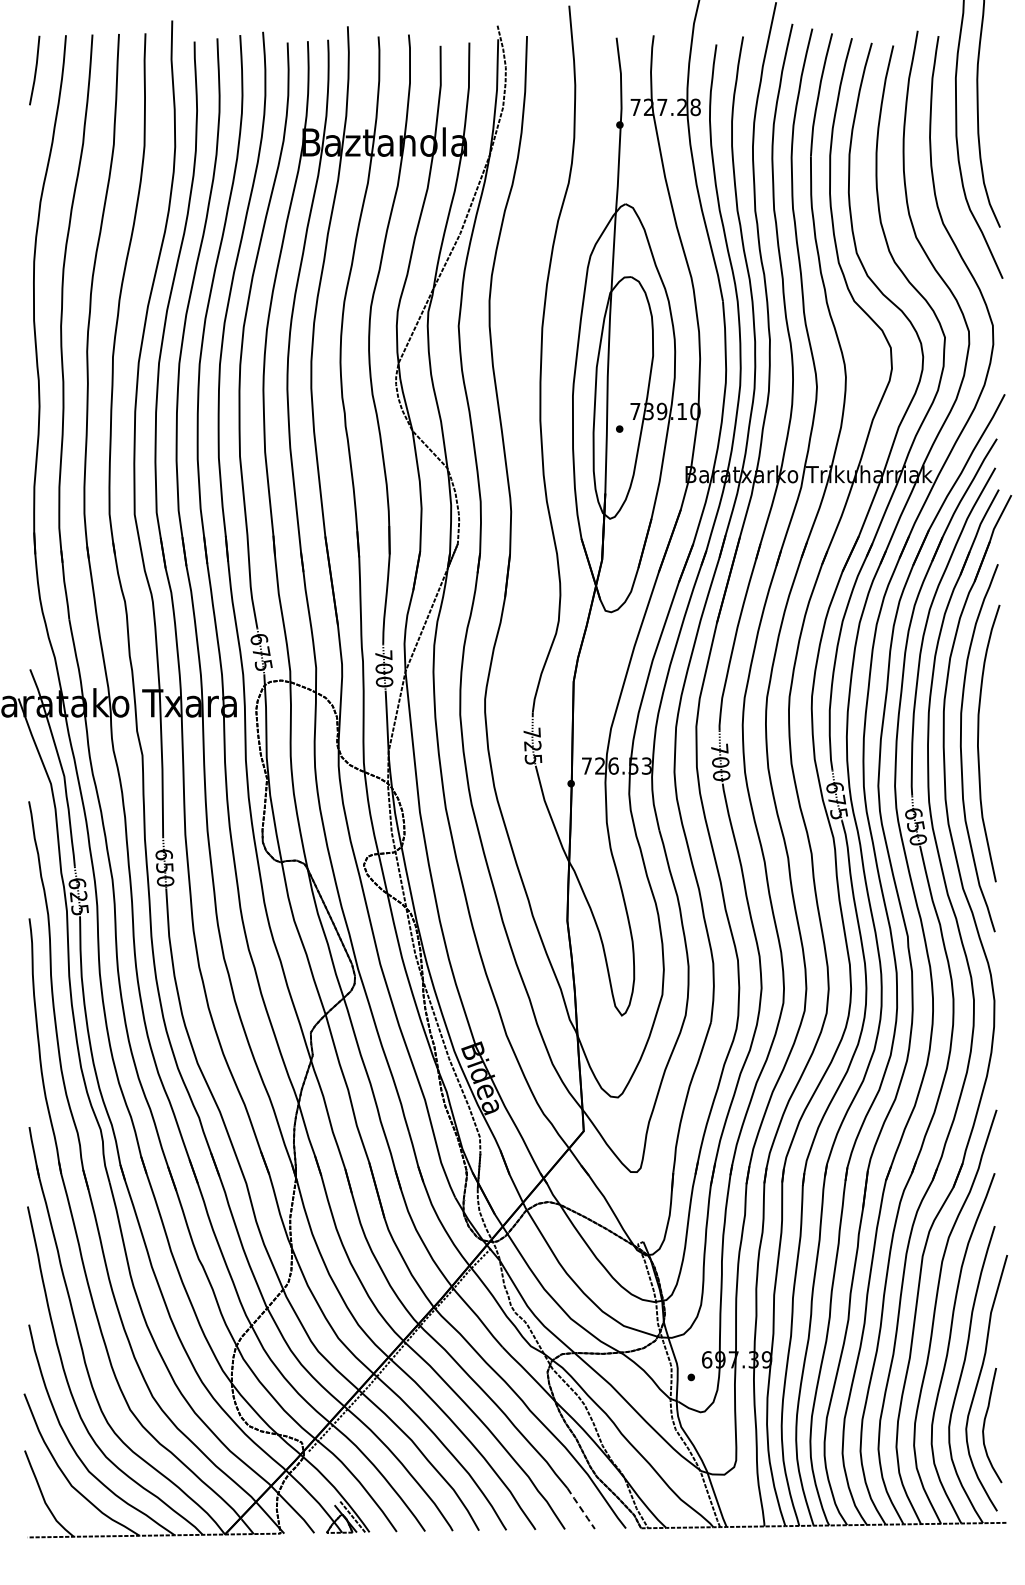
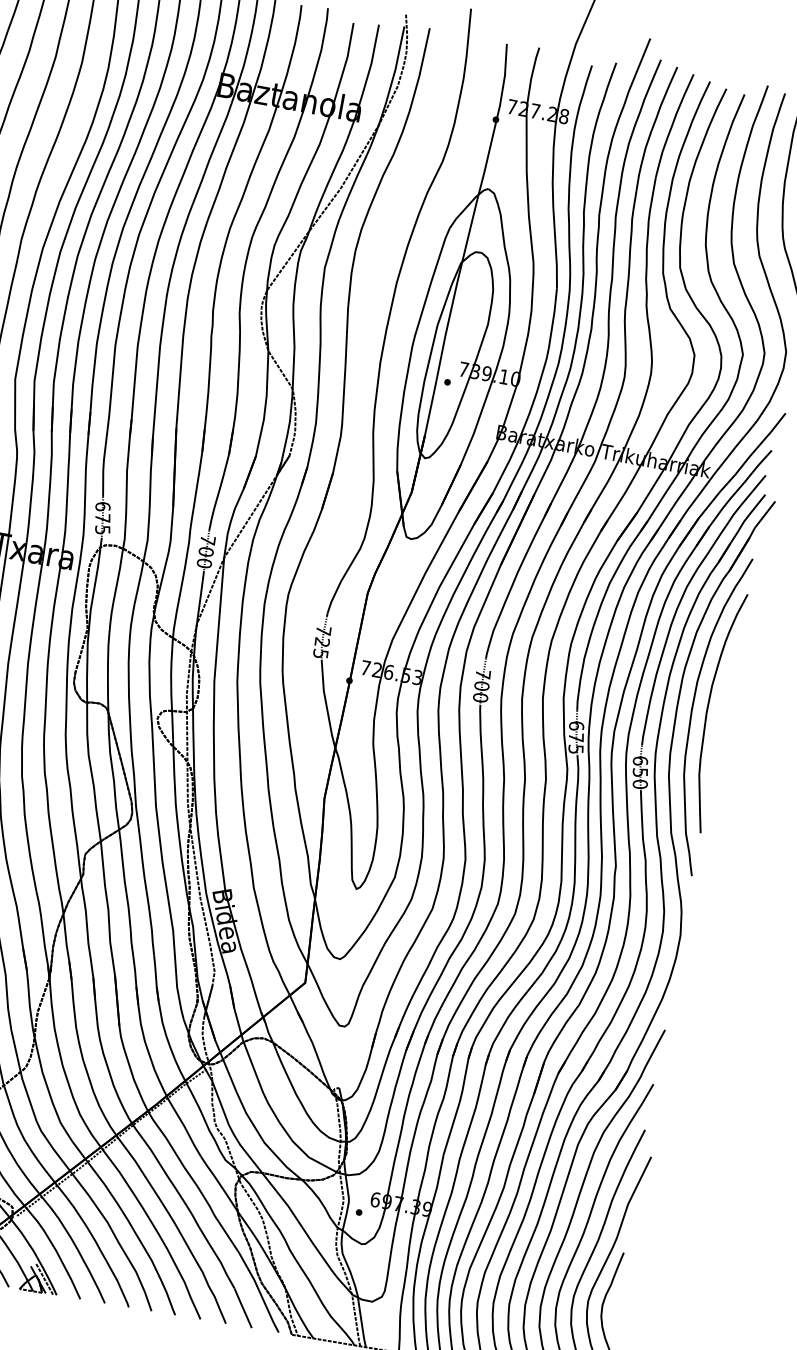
line: (581, 1509) -> (243, 1309), dashed -> solid

